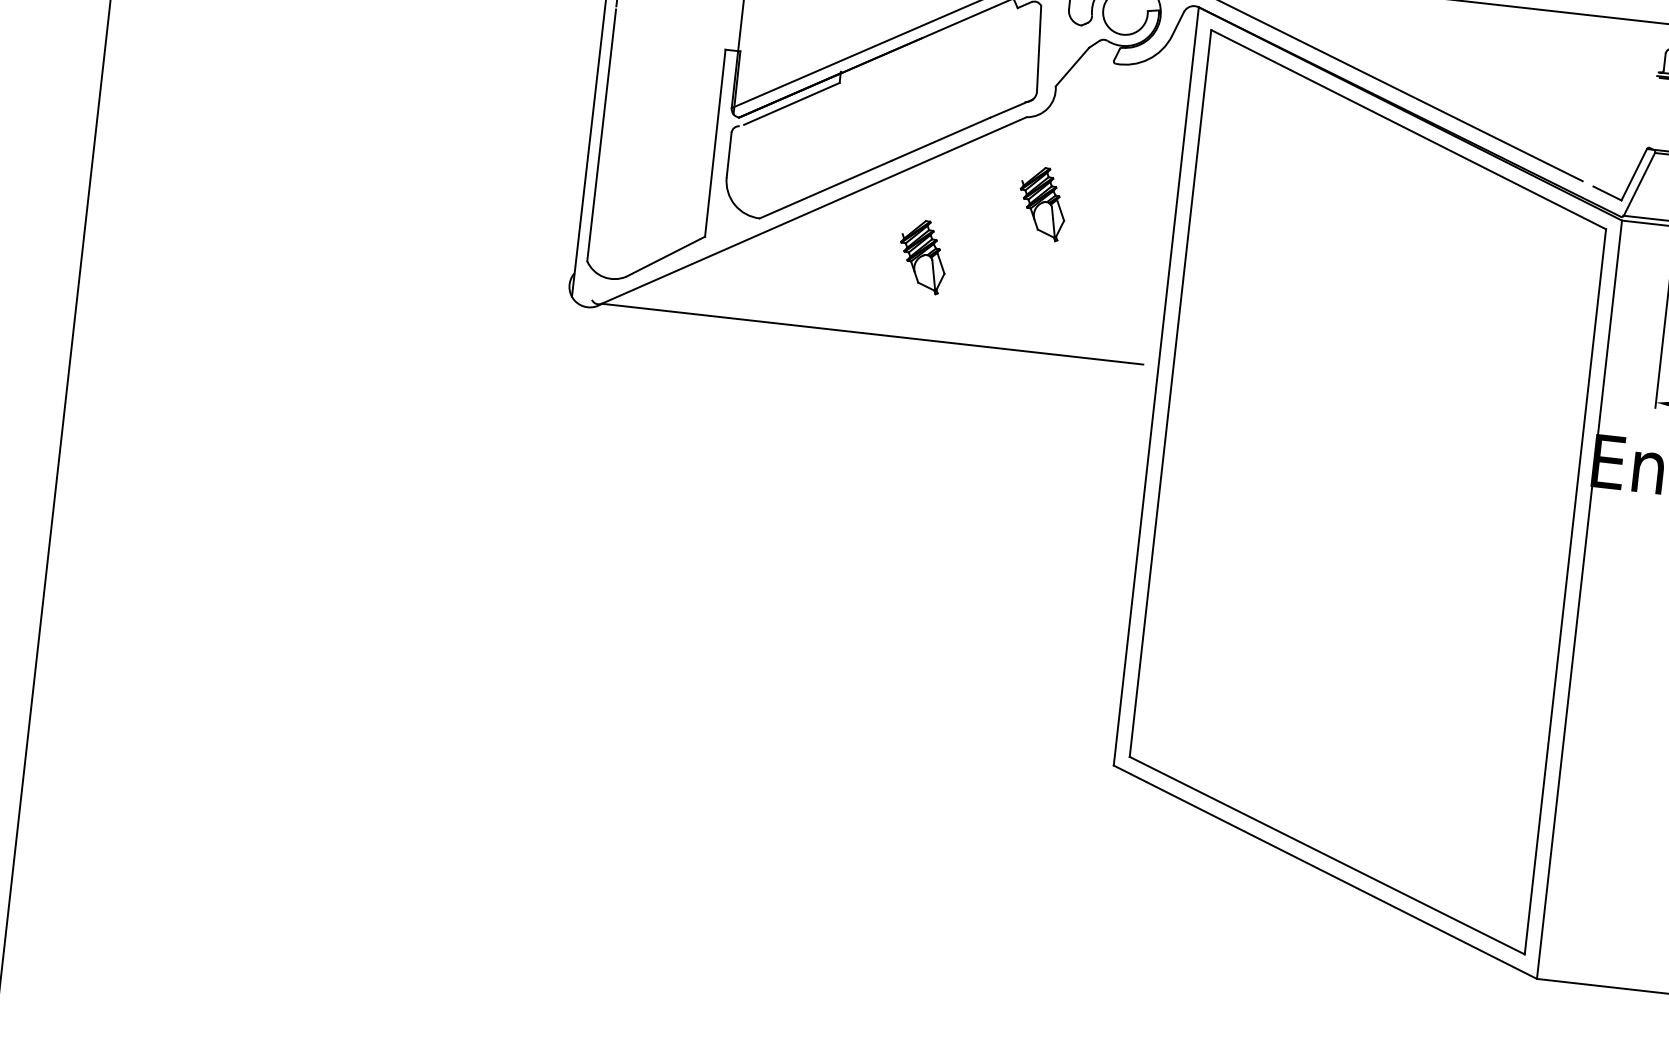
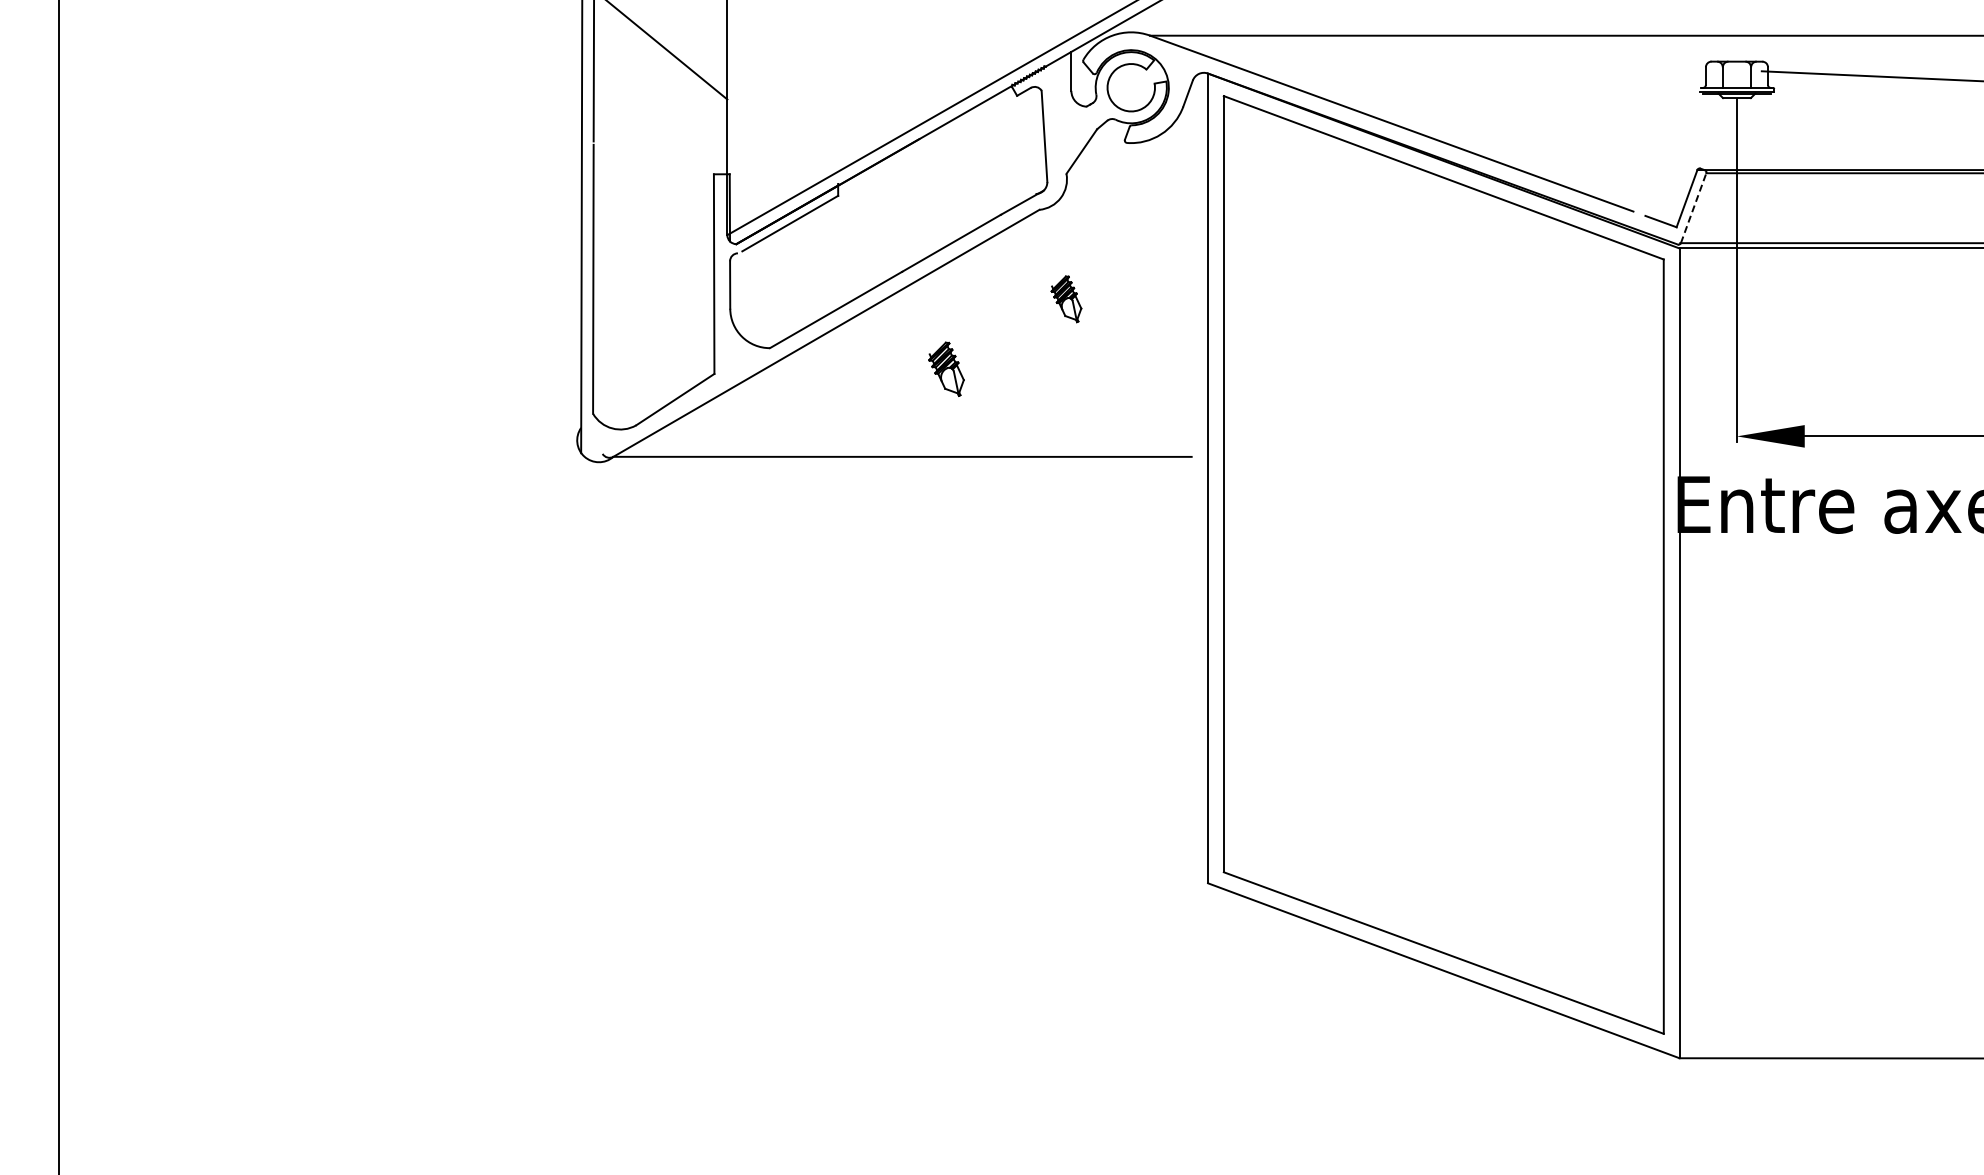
line: (1639, 183) -> (1693, 207), solid -> dashed
part: (1042, 204) -> (1066, 299), size x0.6
part: (922, 256) -> (946, 369), size x0.7

